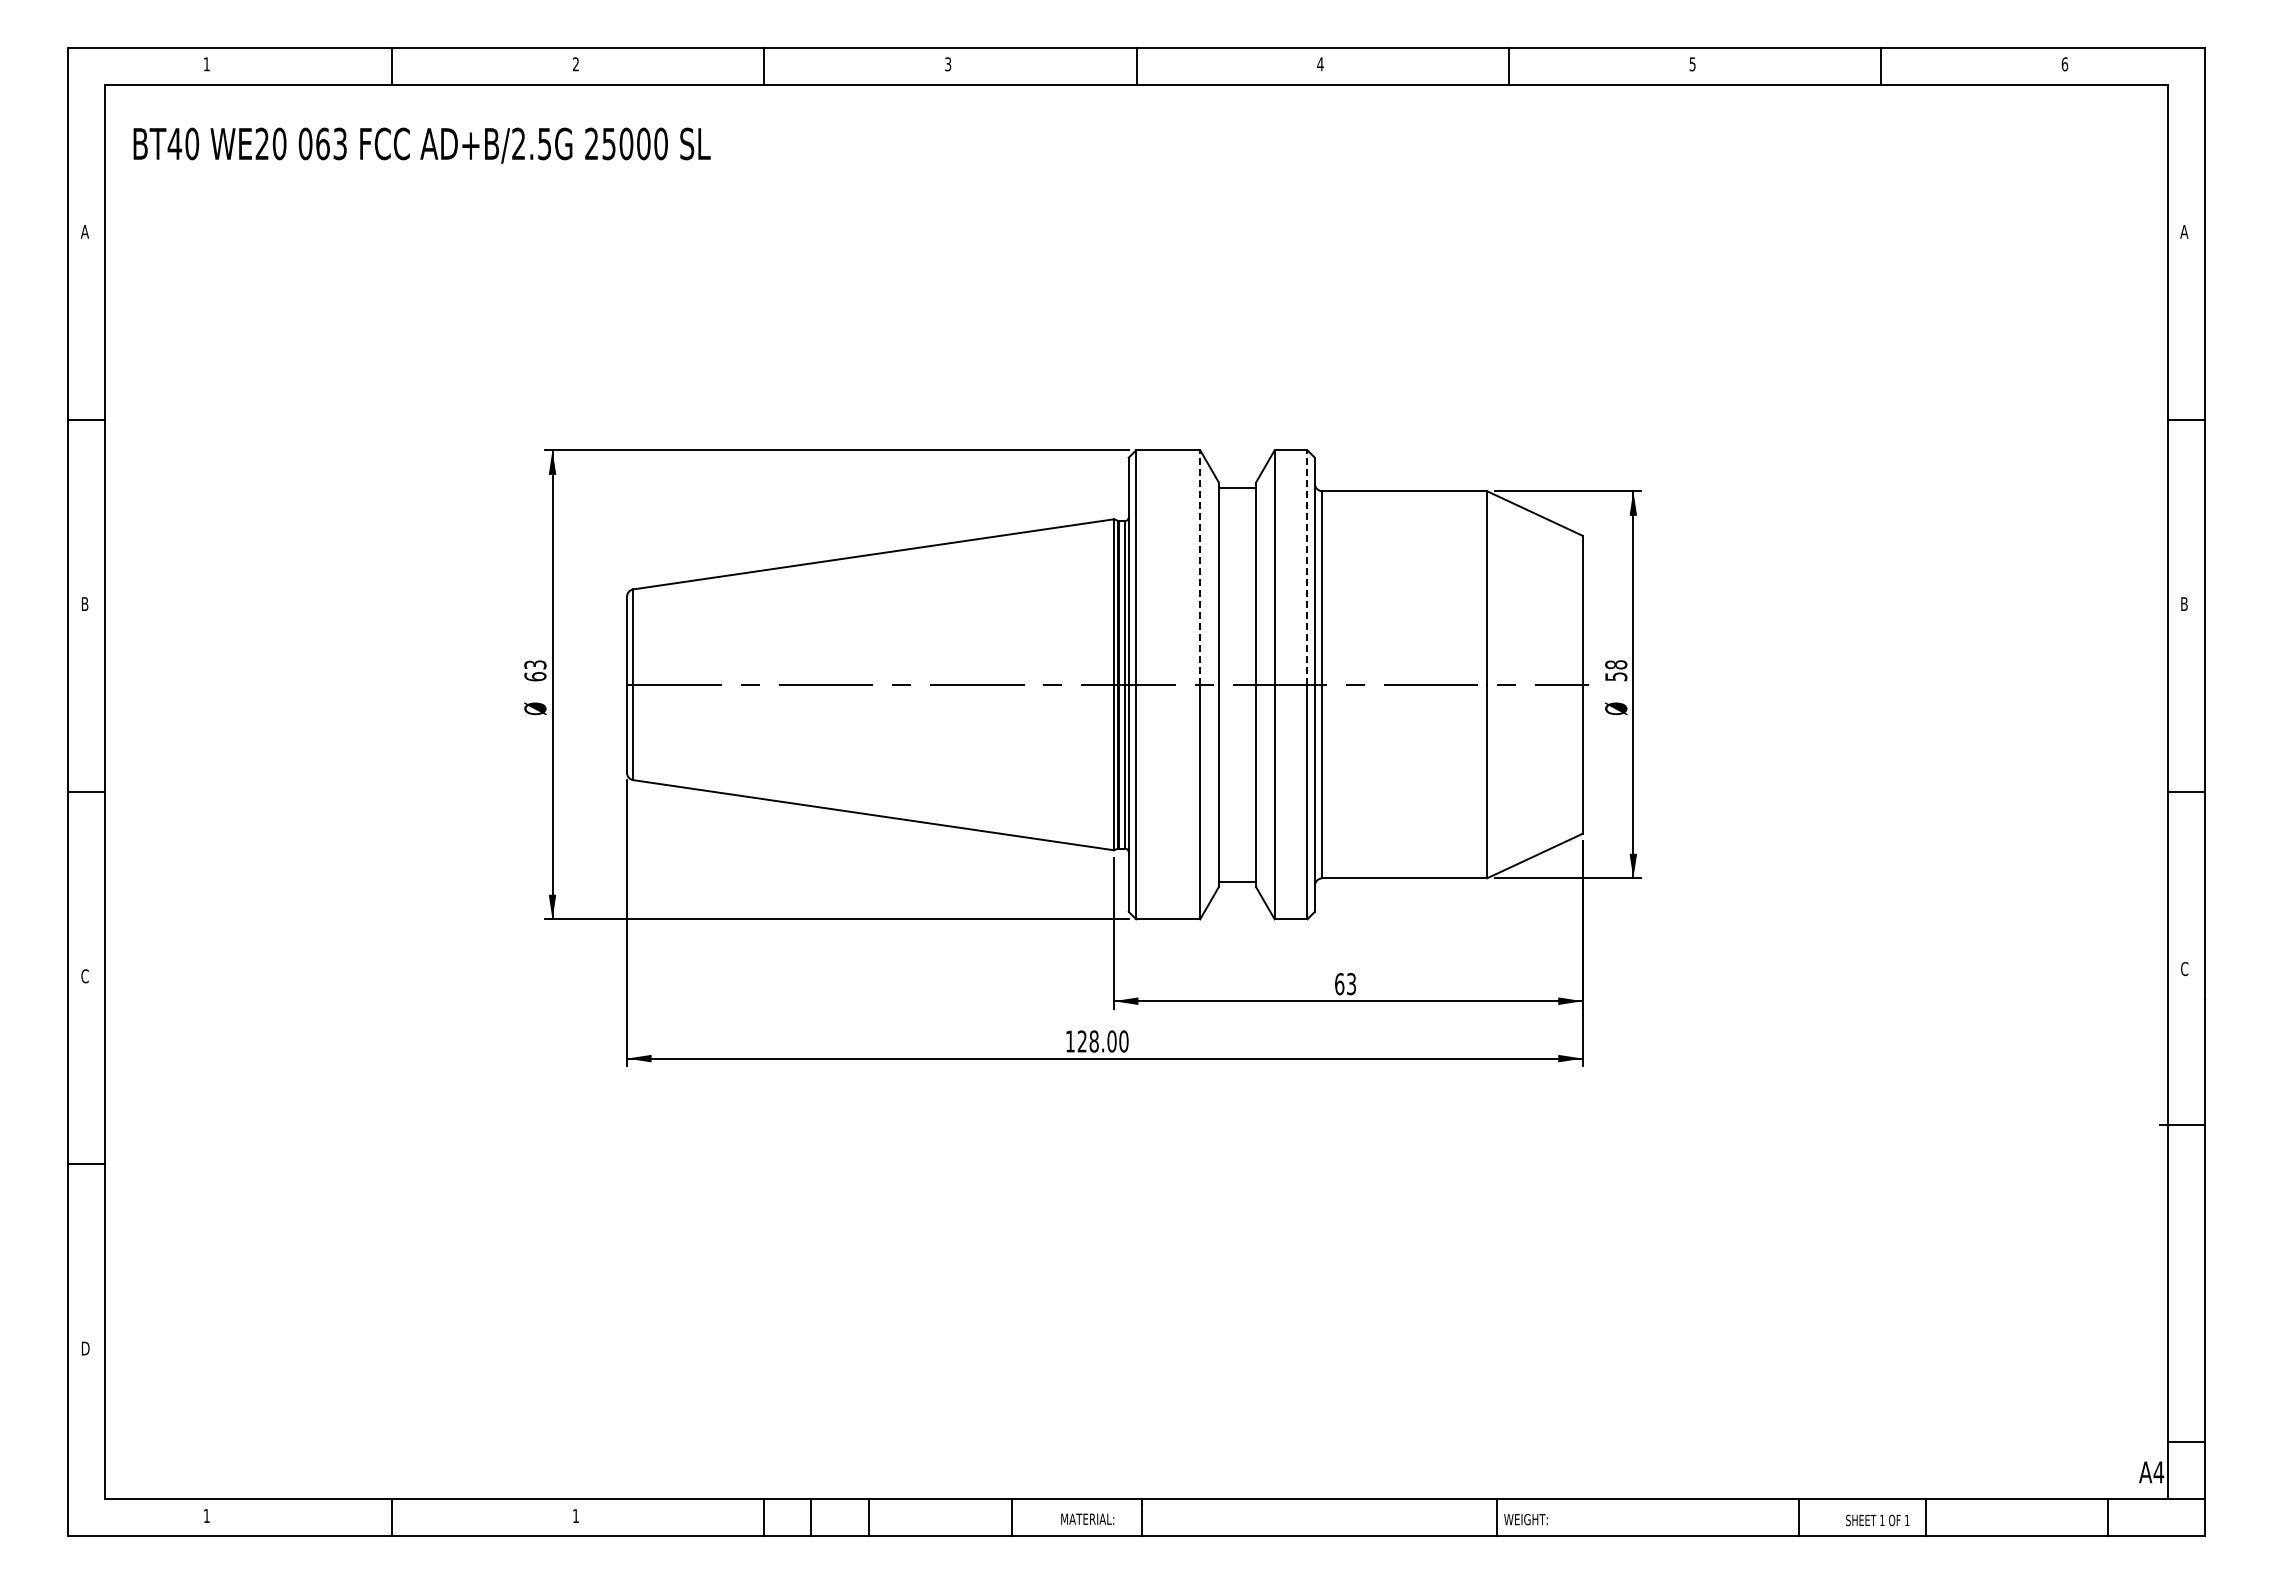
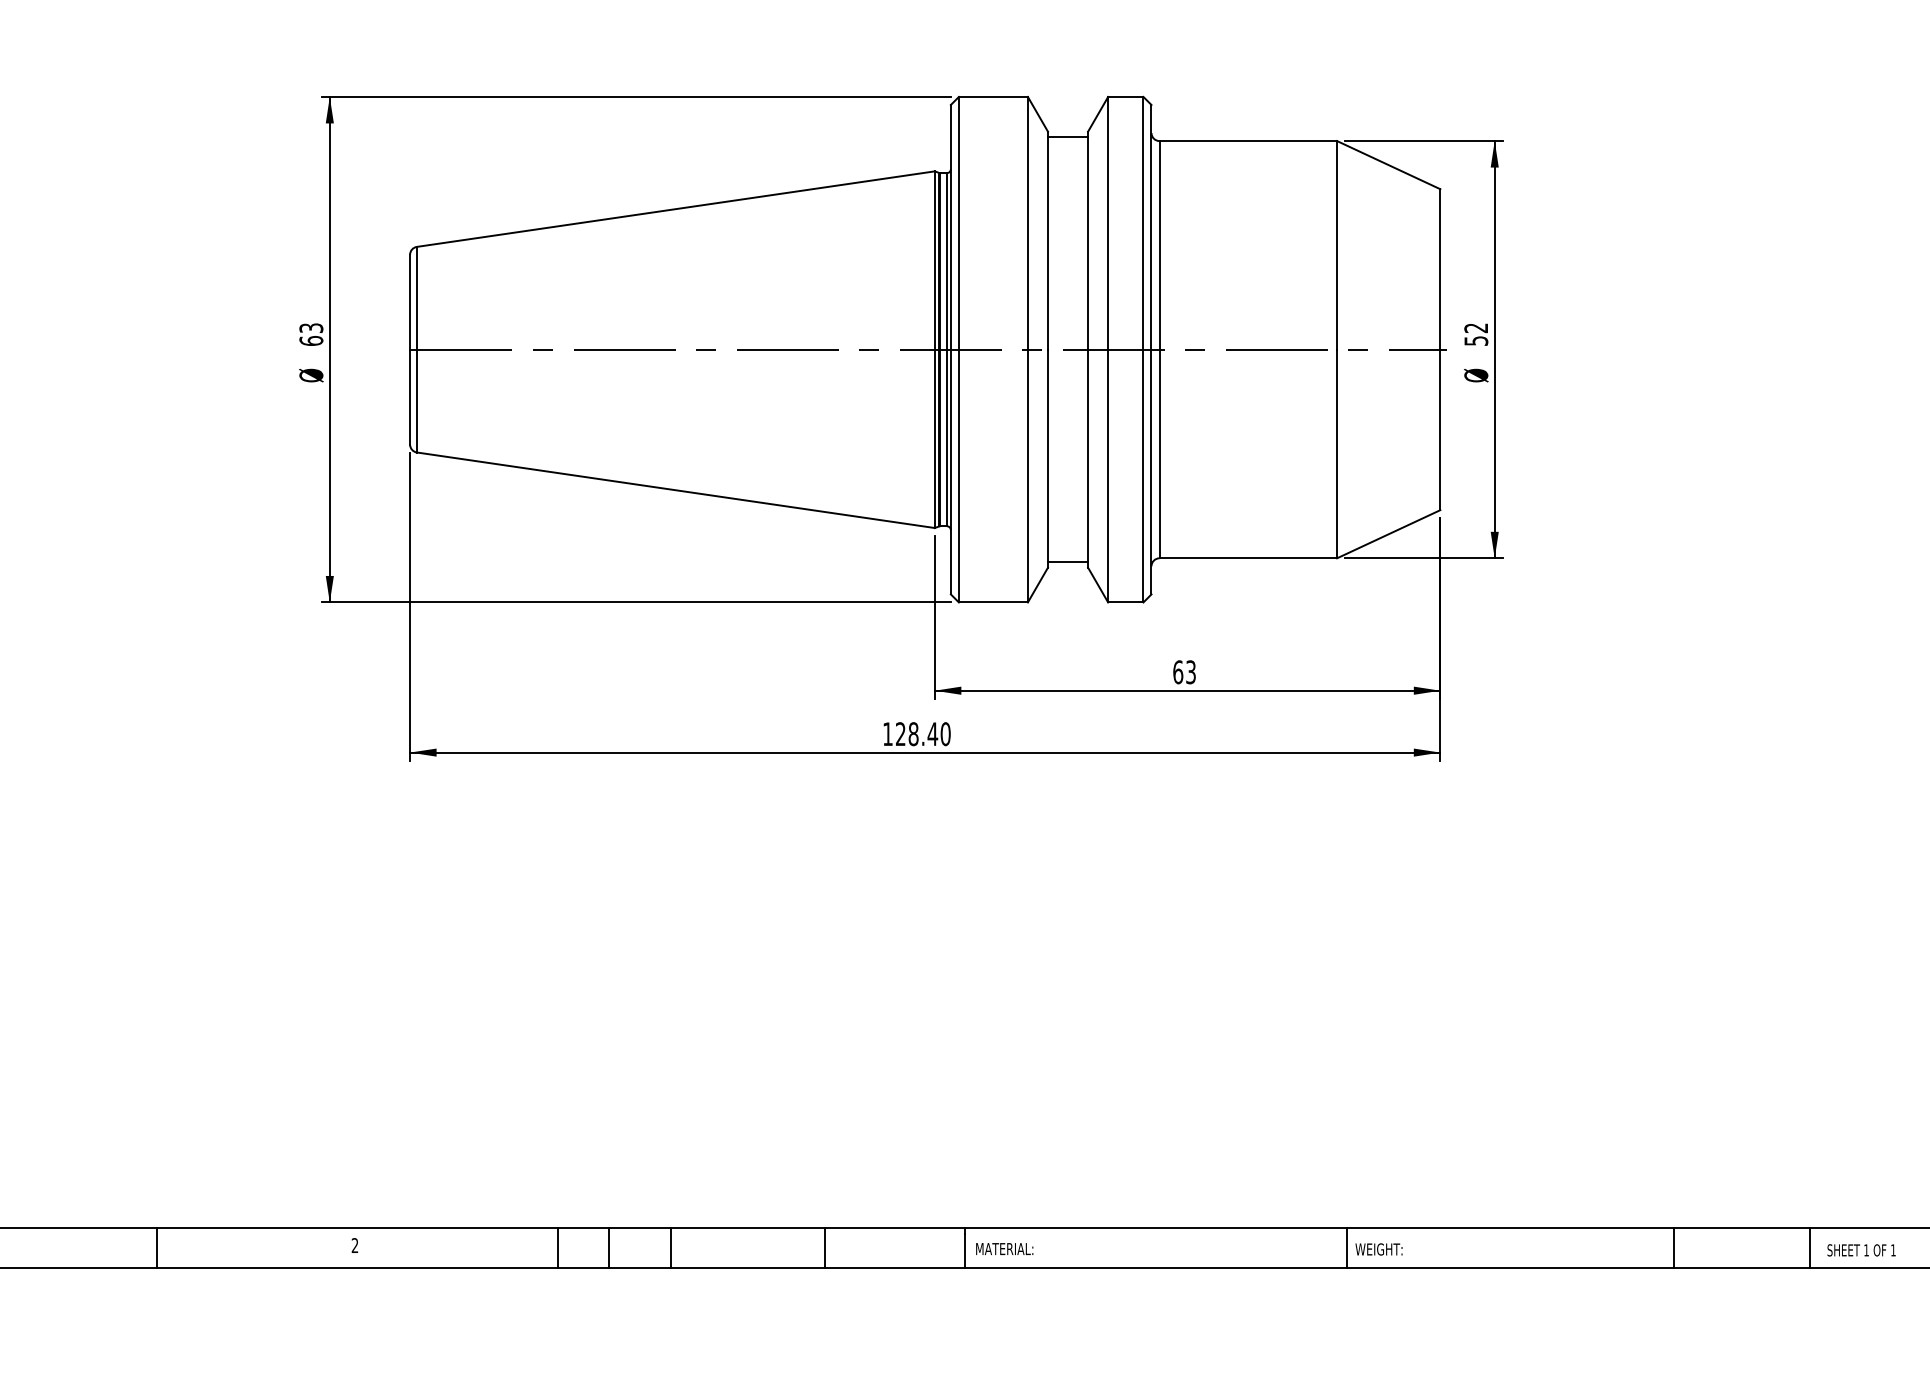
line: (1200, 567) -> (1028, 223), dashed -> solid
line: (1307, 567) -> (1143, 223), dashed -> solid
text: (1616, 664) -> (1476, 327), 58 -> 52
text: (1111, 1041) -> (932, 734), 128.00 -> 128.40
text: (575, 1515) -> (354, 1245), 1 -> 2
text: (1087, 1518) -> (1004, 1248), moved
text: (1877, 1520) -> (1861, 1250), moved

